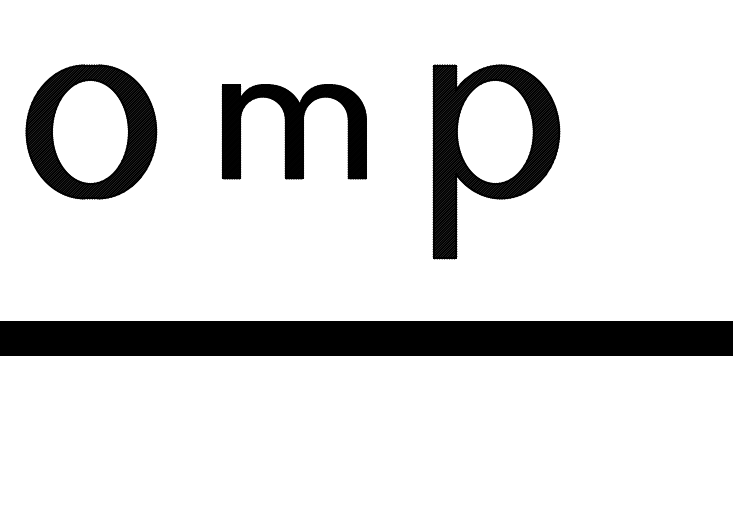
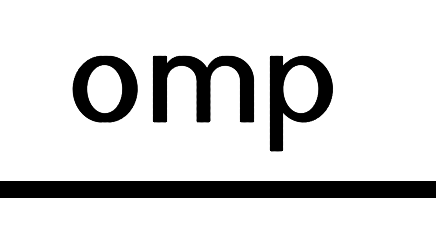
part: (294, 130) -> (203, 88), size x1.43

